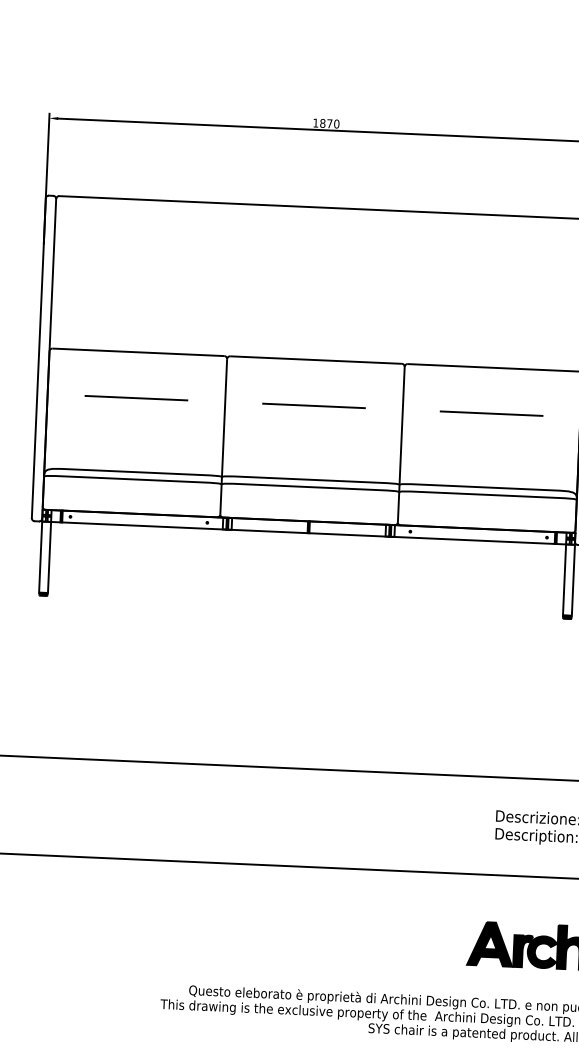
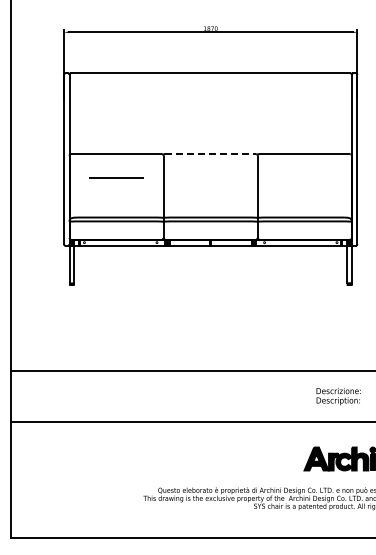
line: (317, 360) -> (211, 154), solid -> dashed
line: (313, 404) -> (210, 177), removed
line: (491, 412) -> (304, 177), removed

